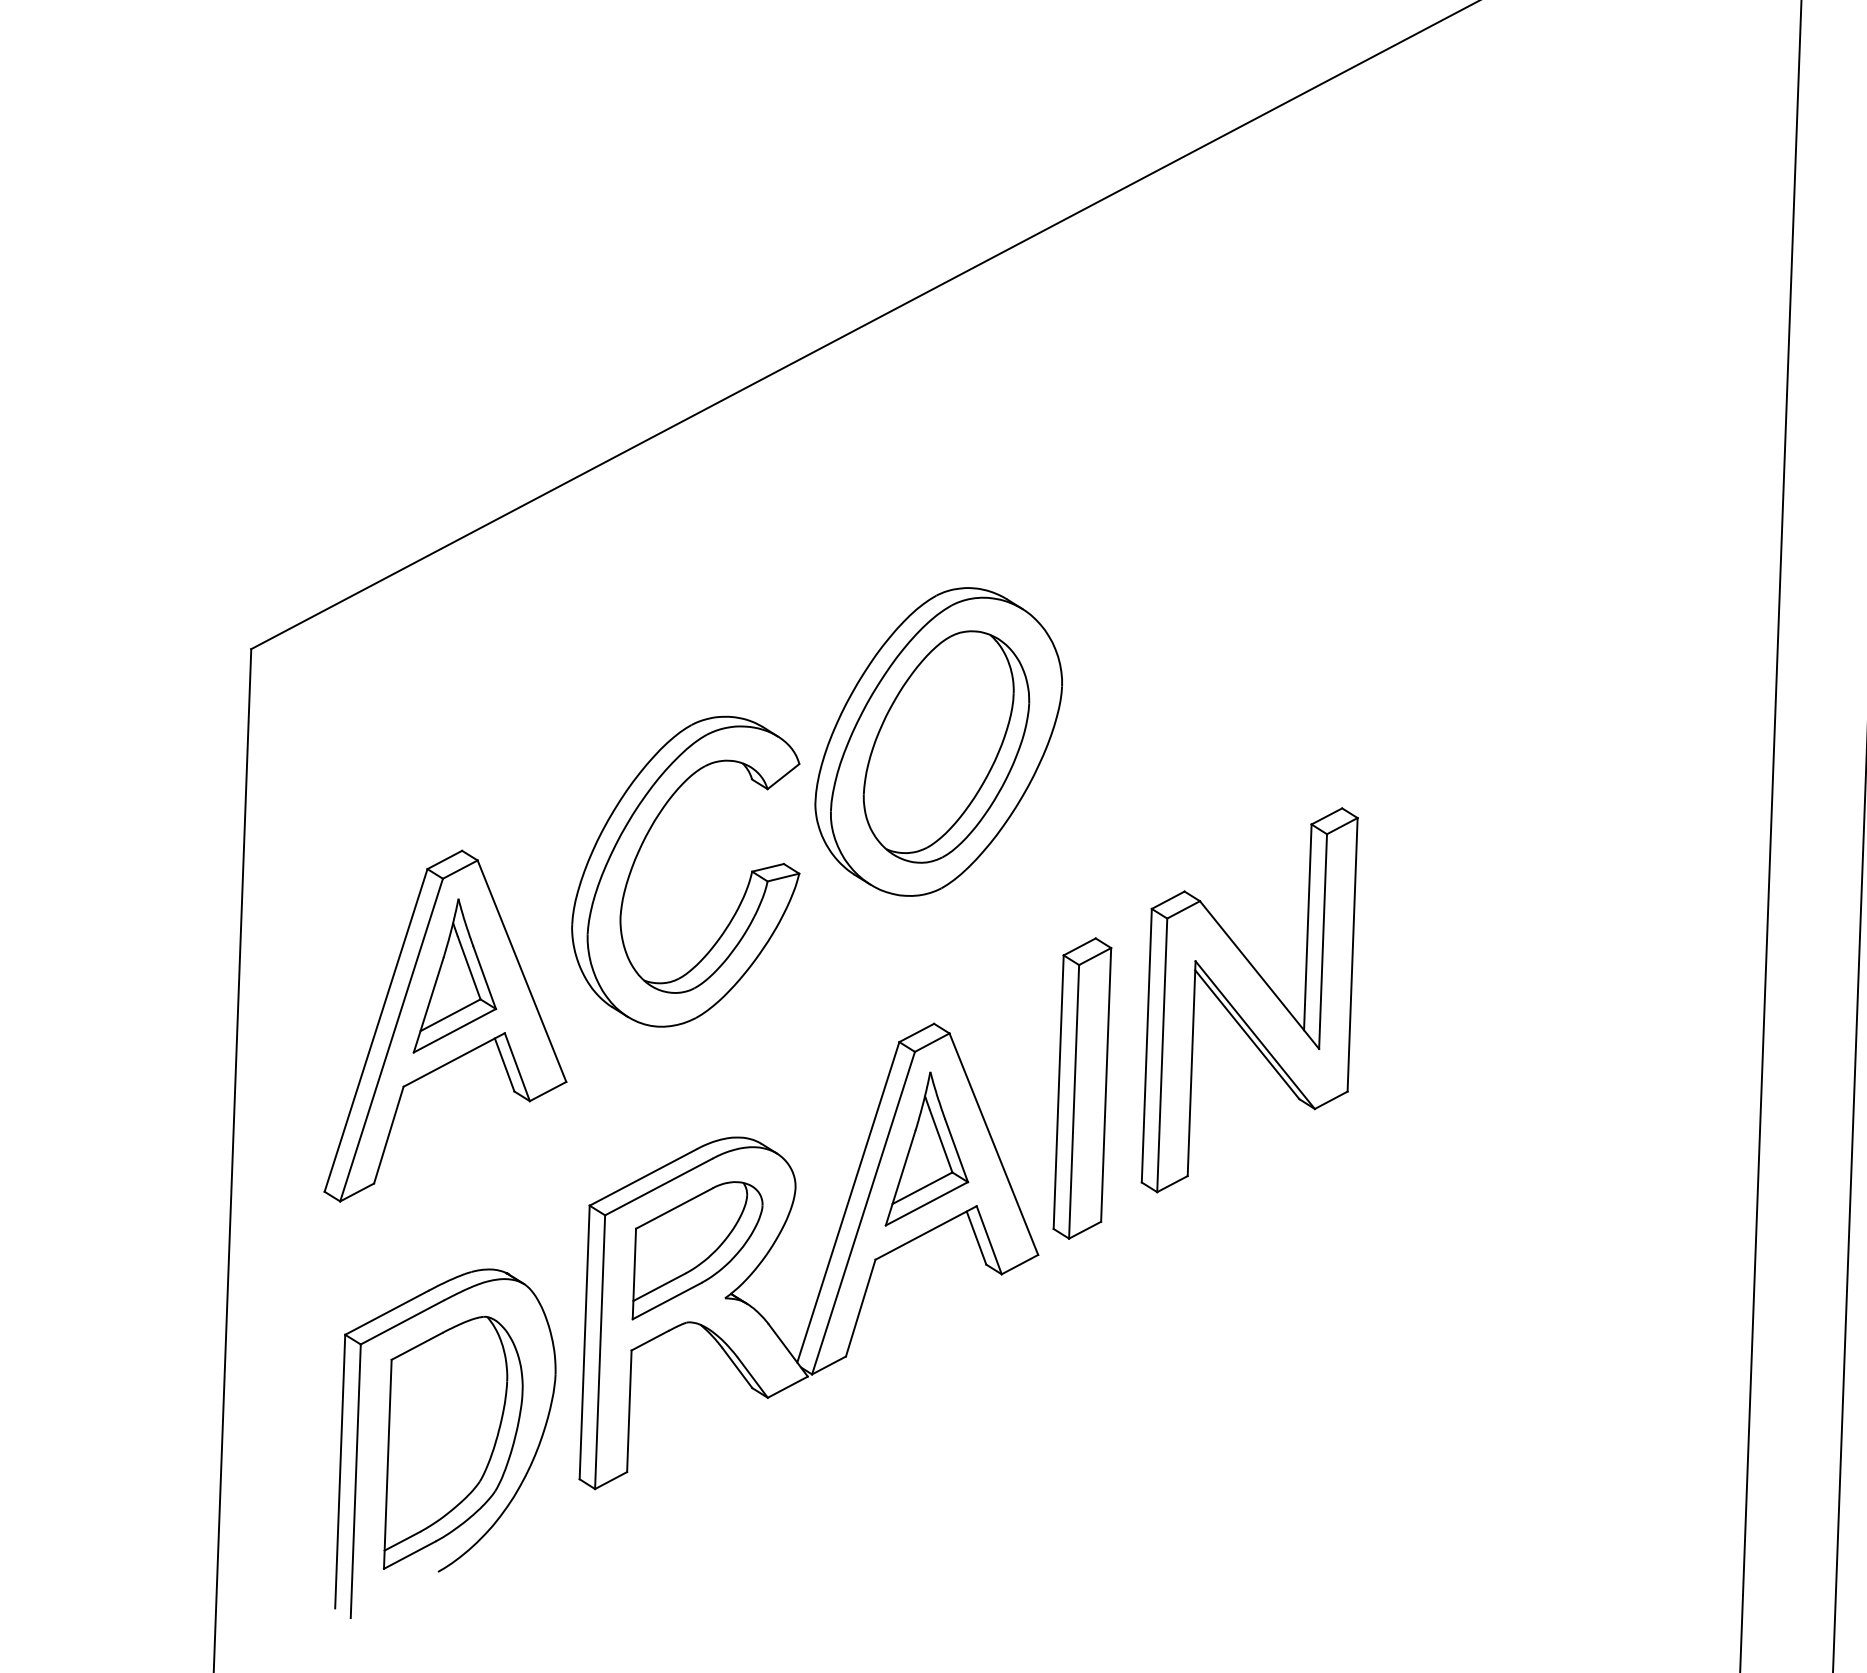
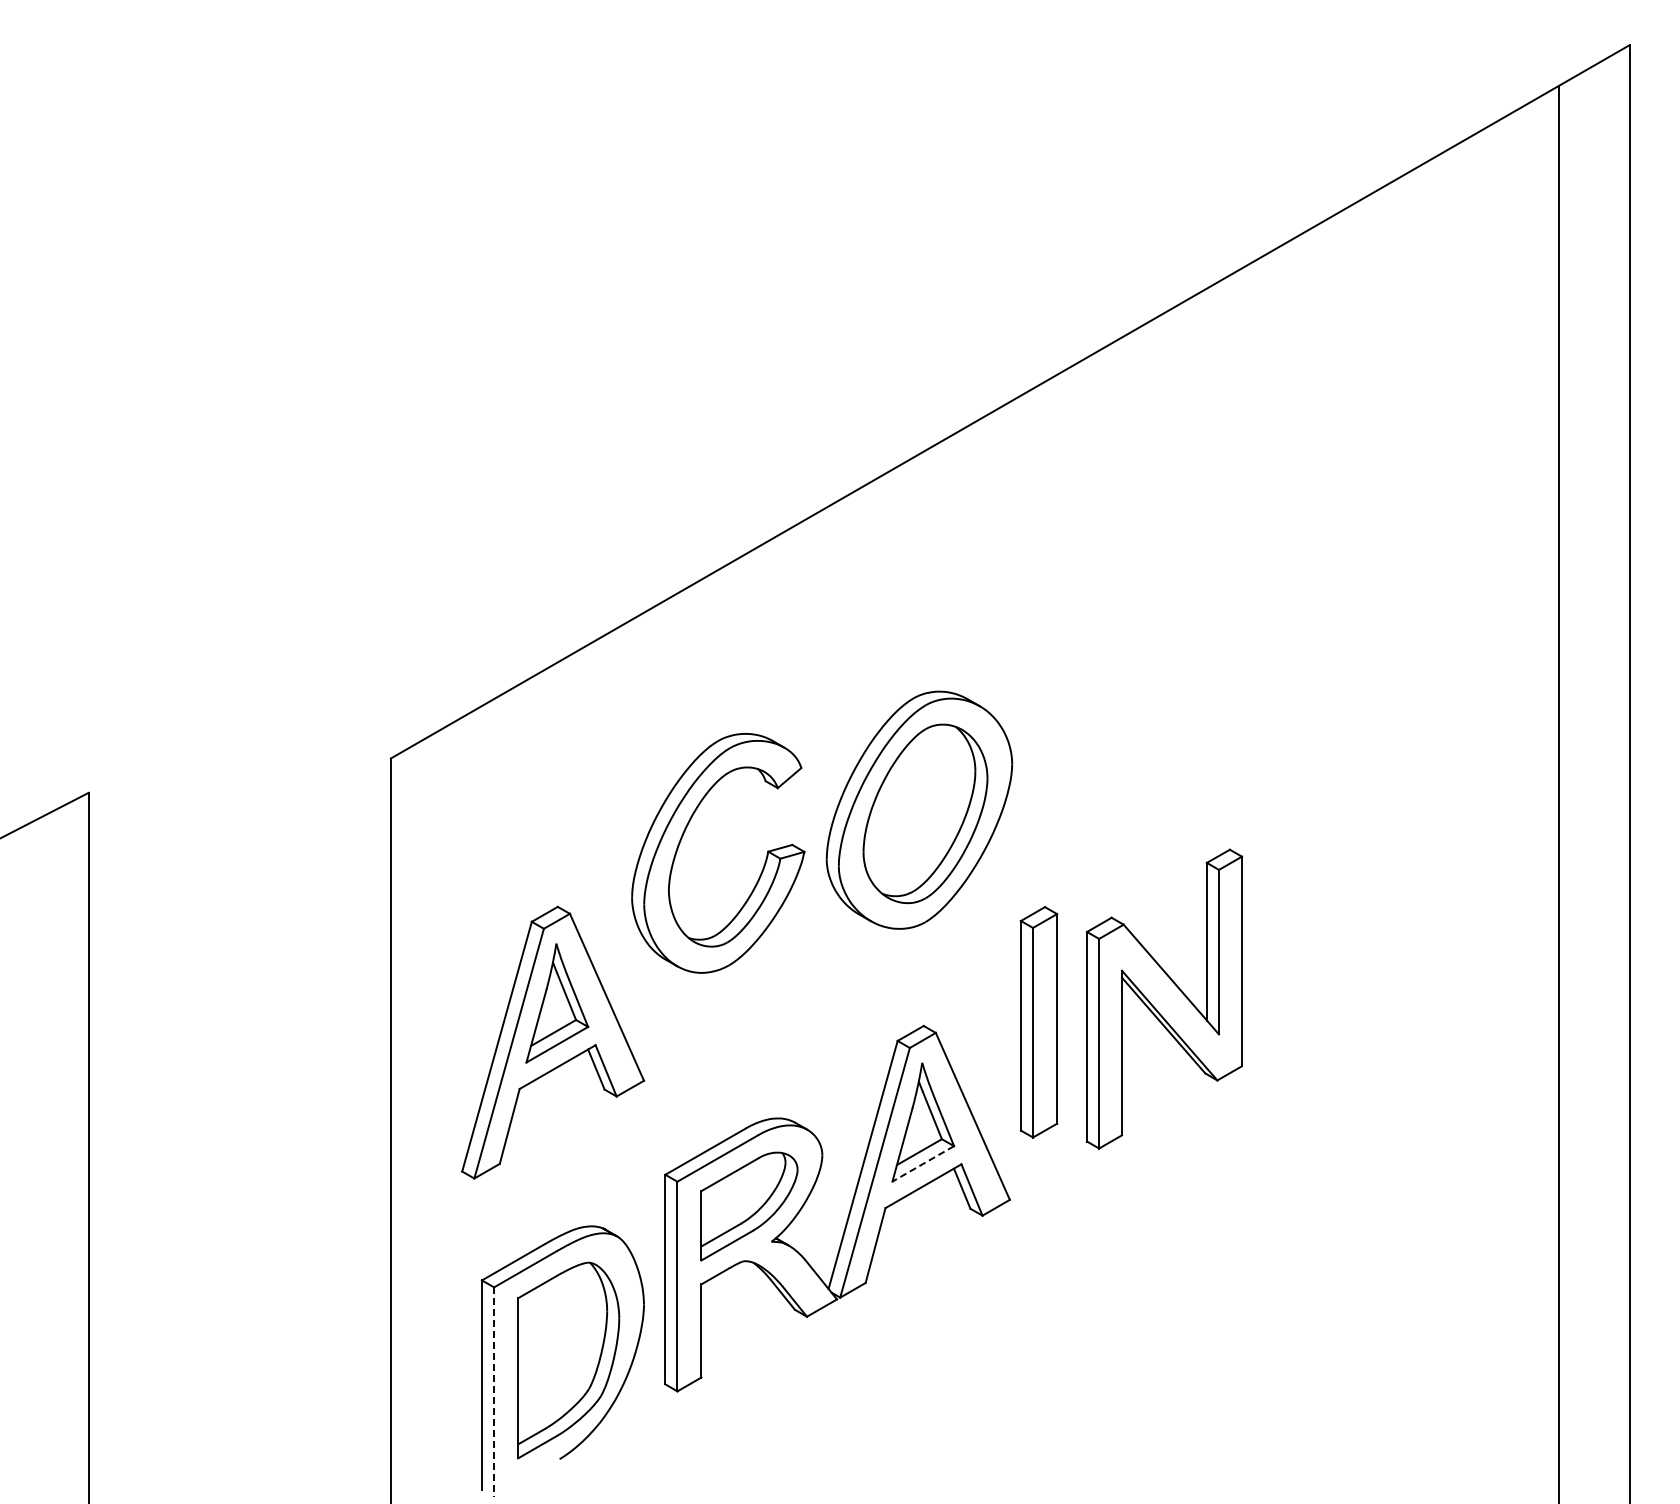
part: (639, 854) -> (681, 841), moved
part: (1081, 1088) -> (1038, 1022), moved
line: (927, 1203) -> (923, 1163), solid -> dashed
line: (356, 1481) -> (494, 1392), solid -> dashed

